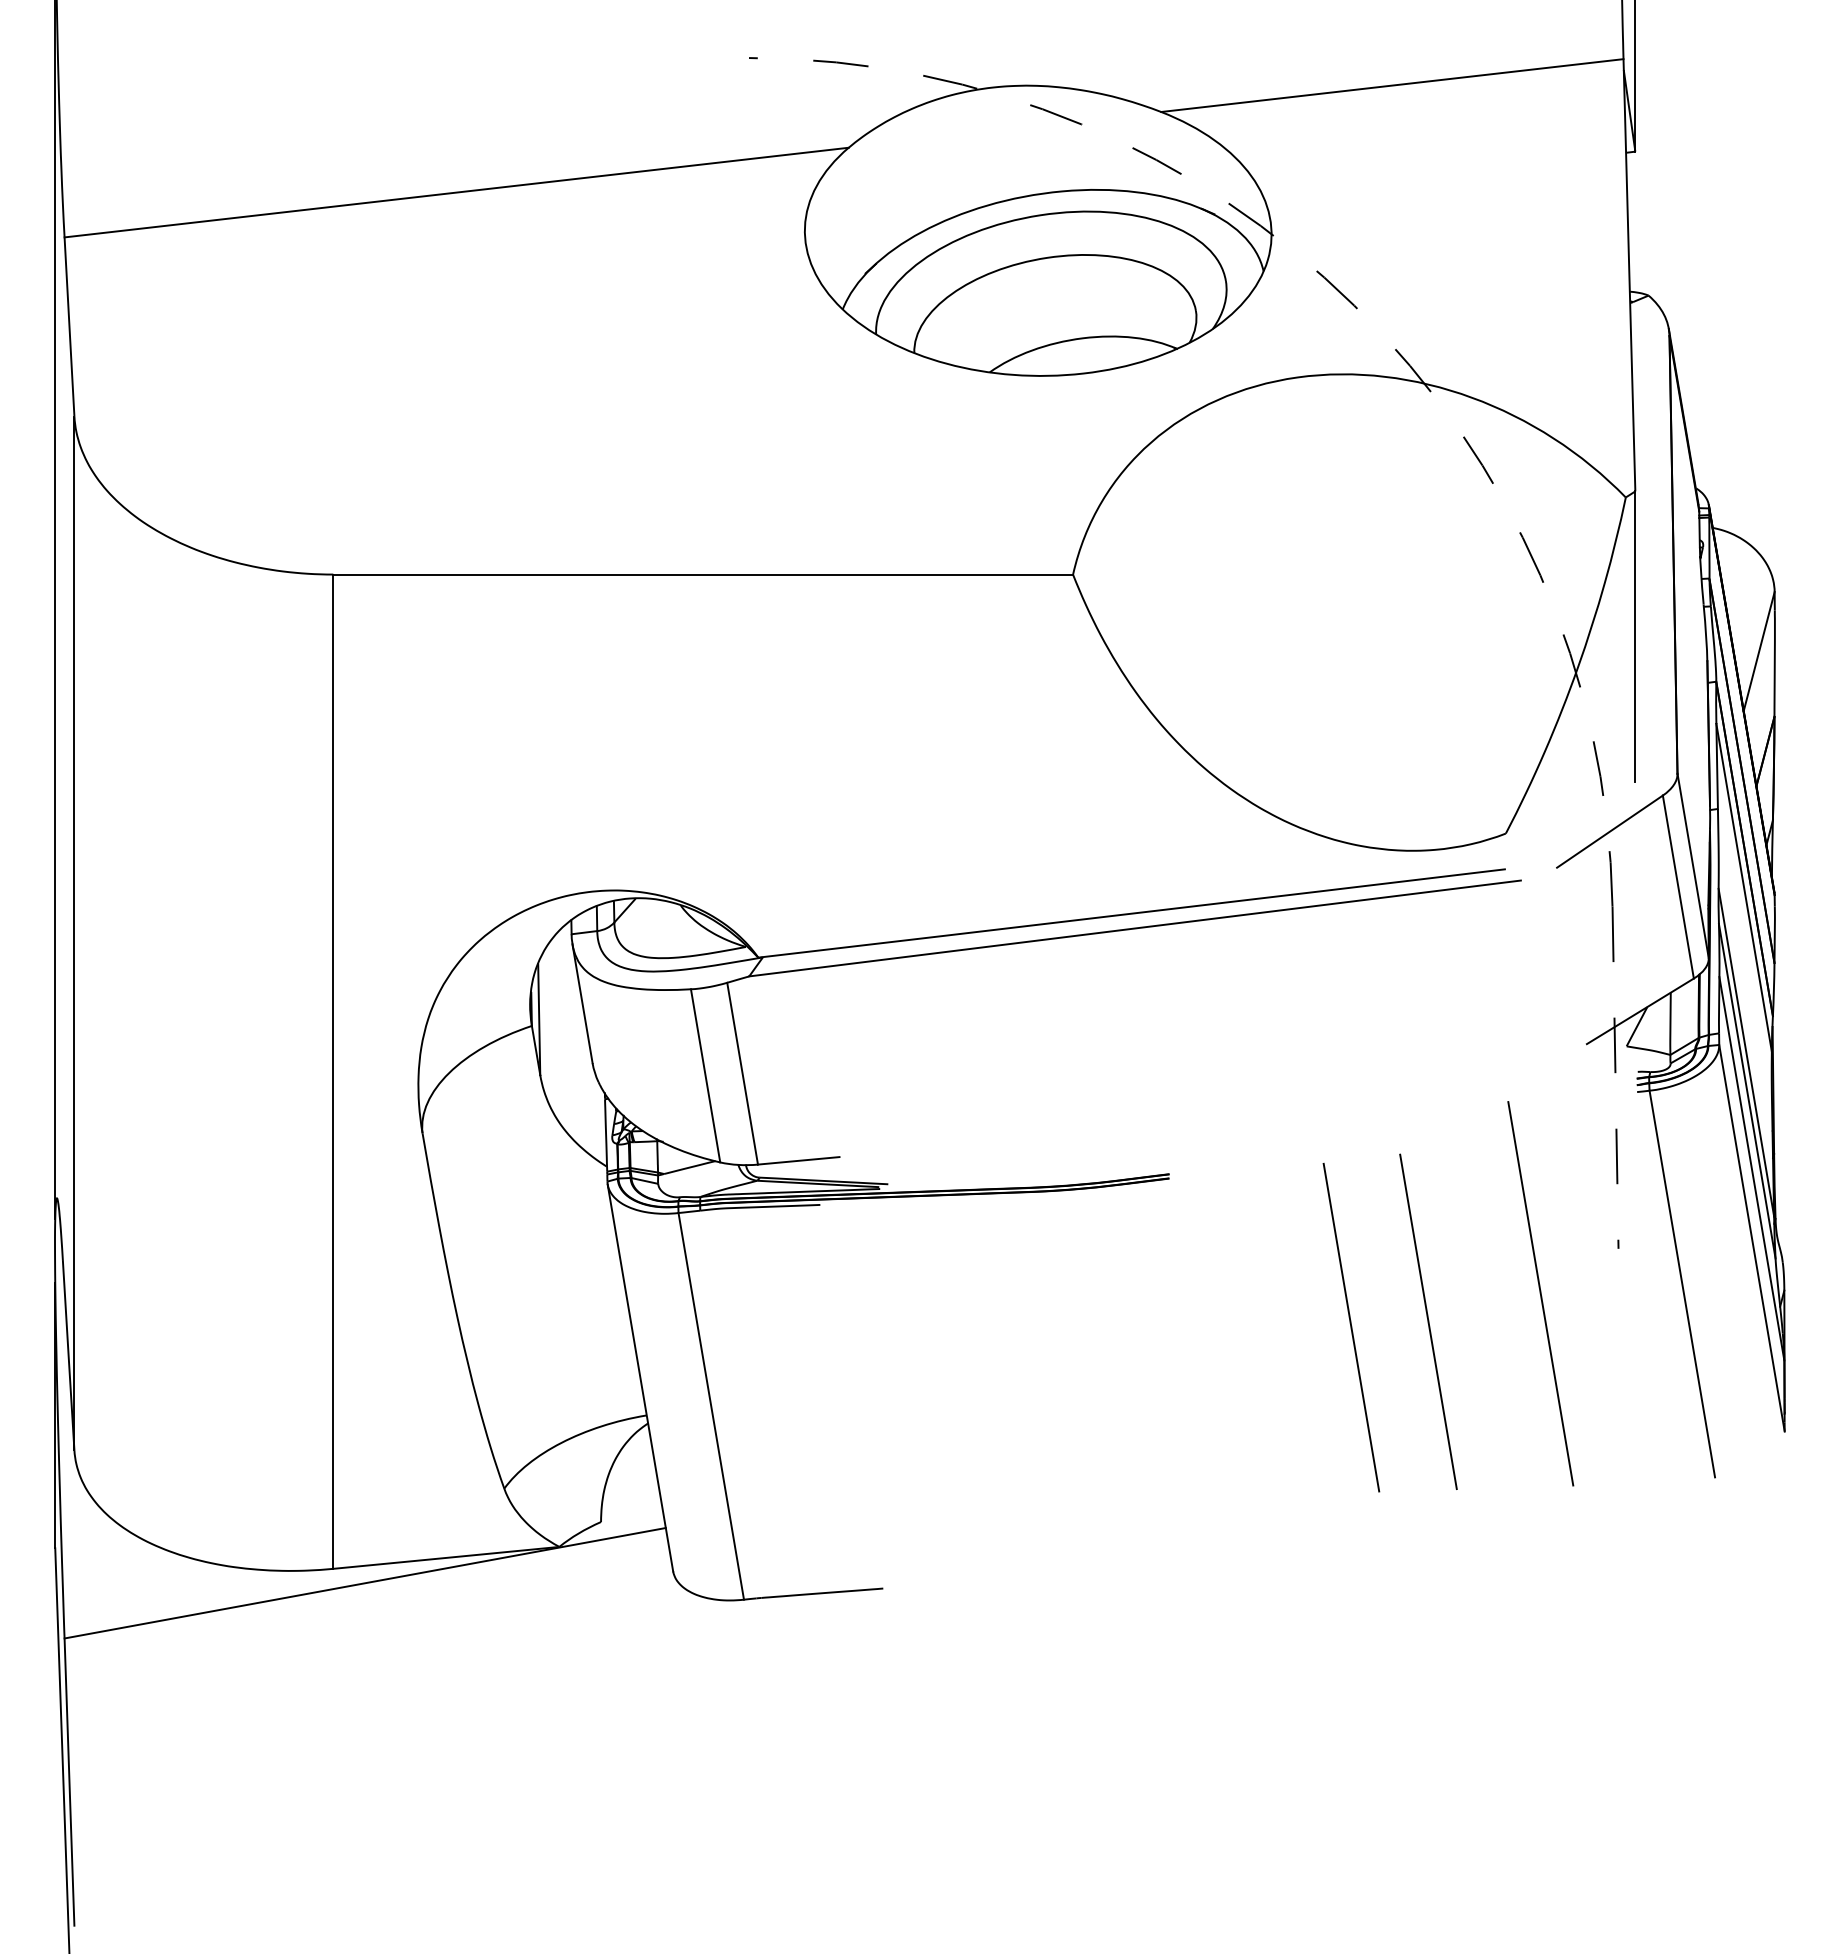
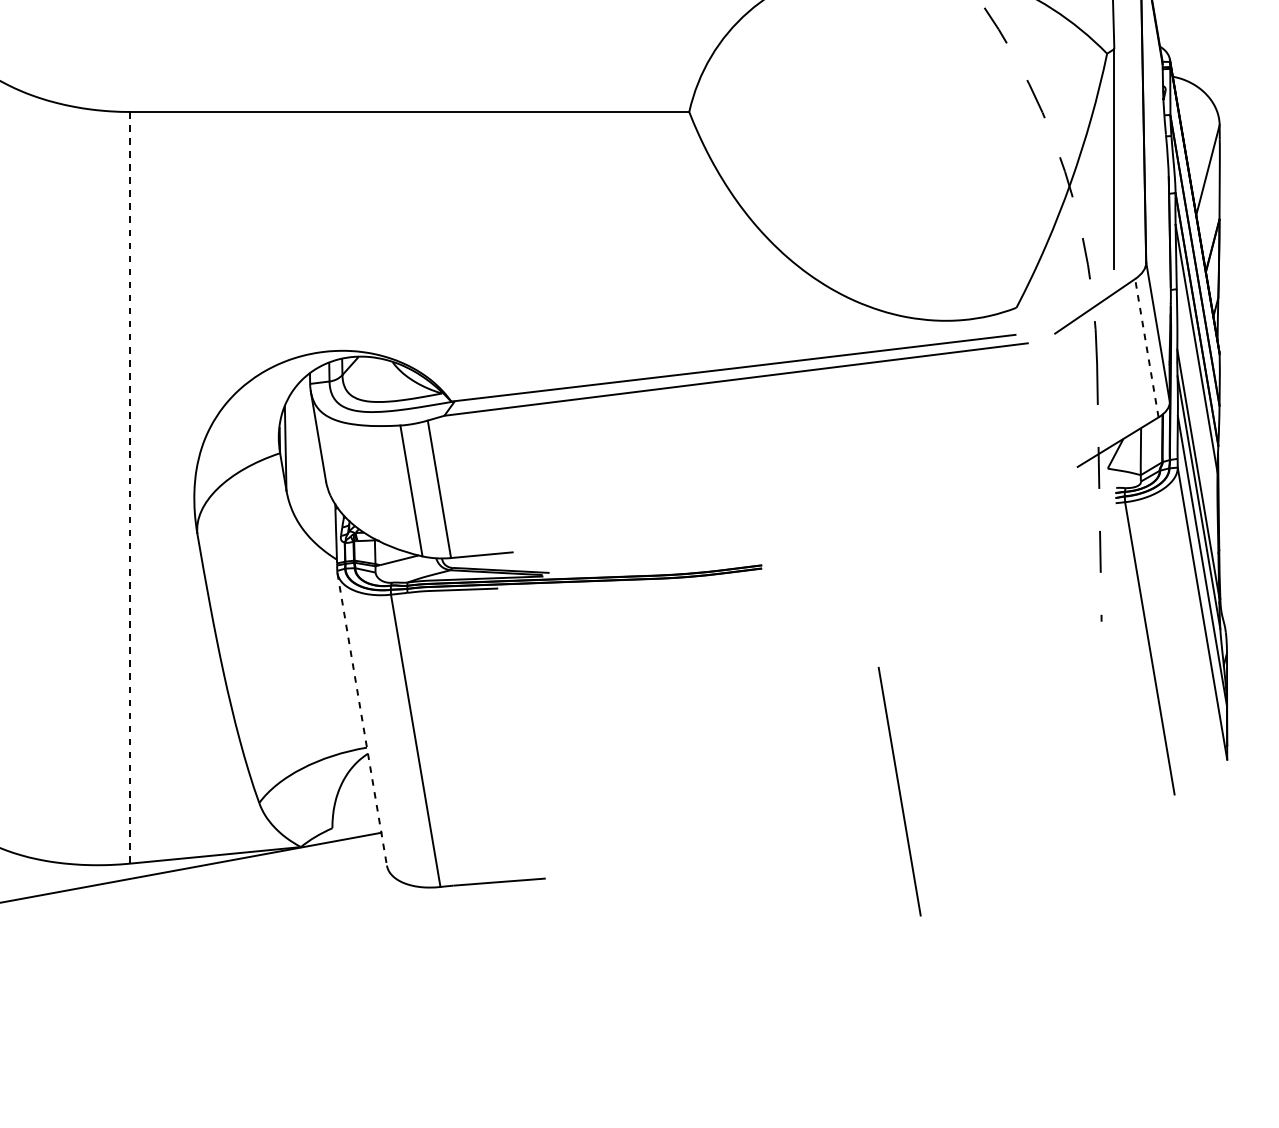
line: (1678, 887) -> (1146, 348), solid -> dashed
line: (333, 1072) -> (130, 488), solid -> dashed
line: (1540, 1293) -> (1042, 655), removed
line: (1428, 1321) -> (957, 676), removed
line: (1351, 1327) -> (899, 791), moved
line: (640, 1378) -> (362, 719), solid -> dashed

